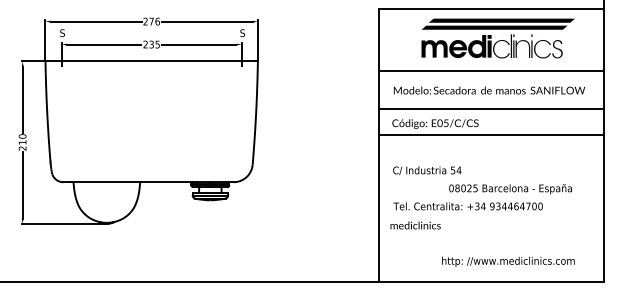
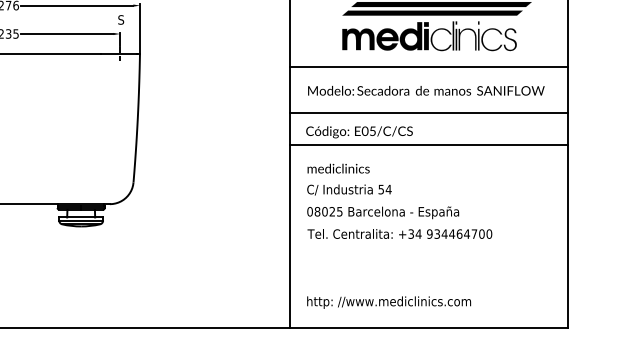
text: (510, 189) -> (383, 213), moved
text: (415, 225) -> (338, 168), moved
text: (508, 261) -> (389, 302), moved

